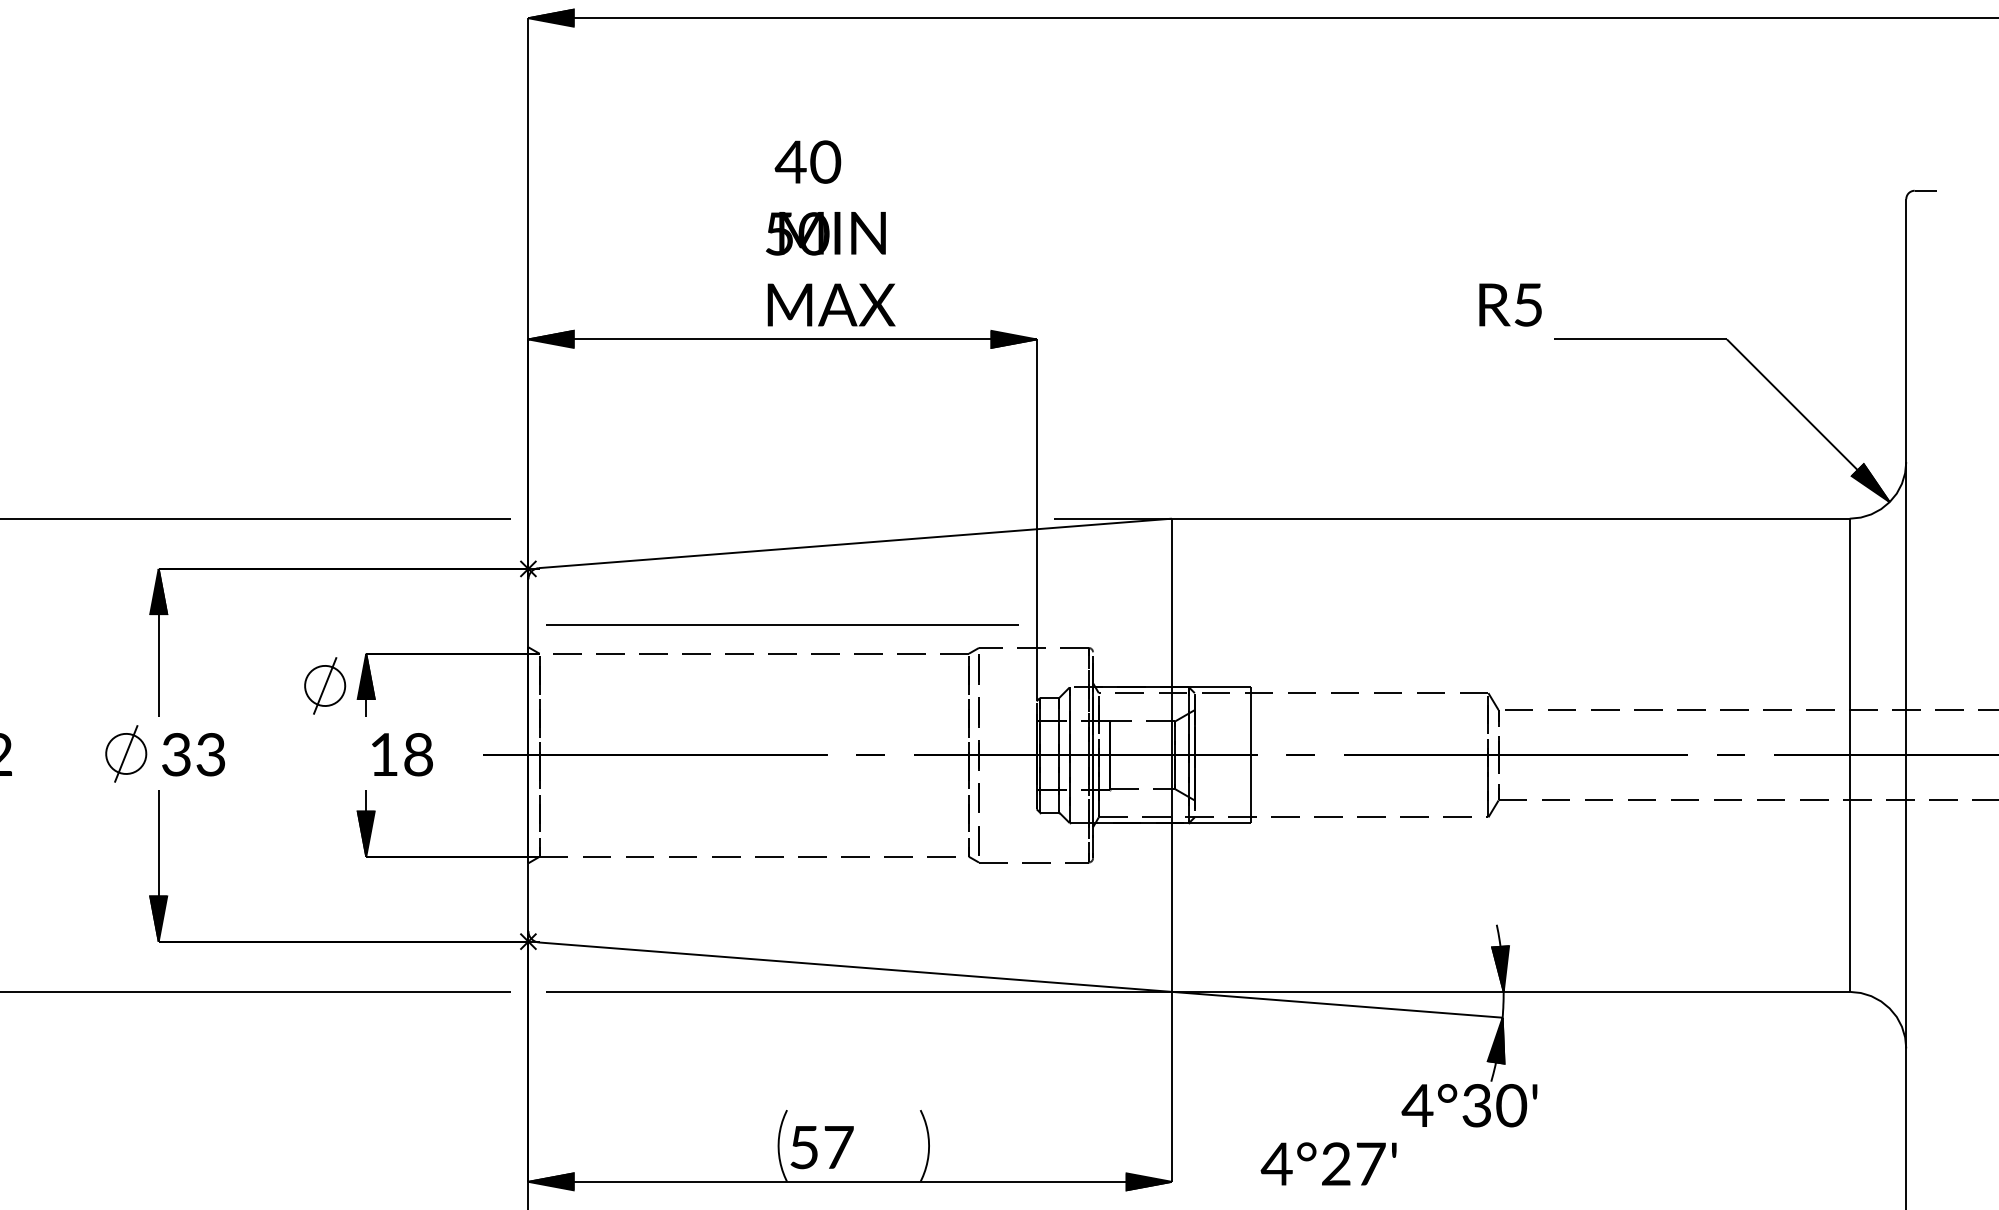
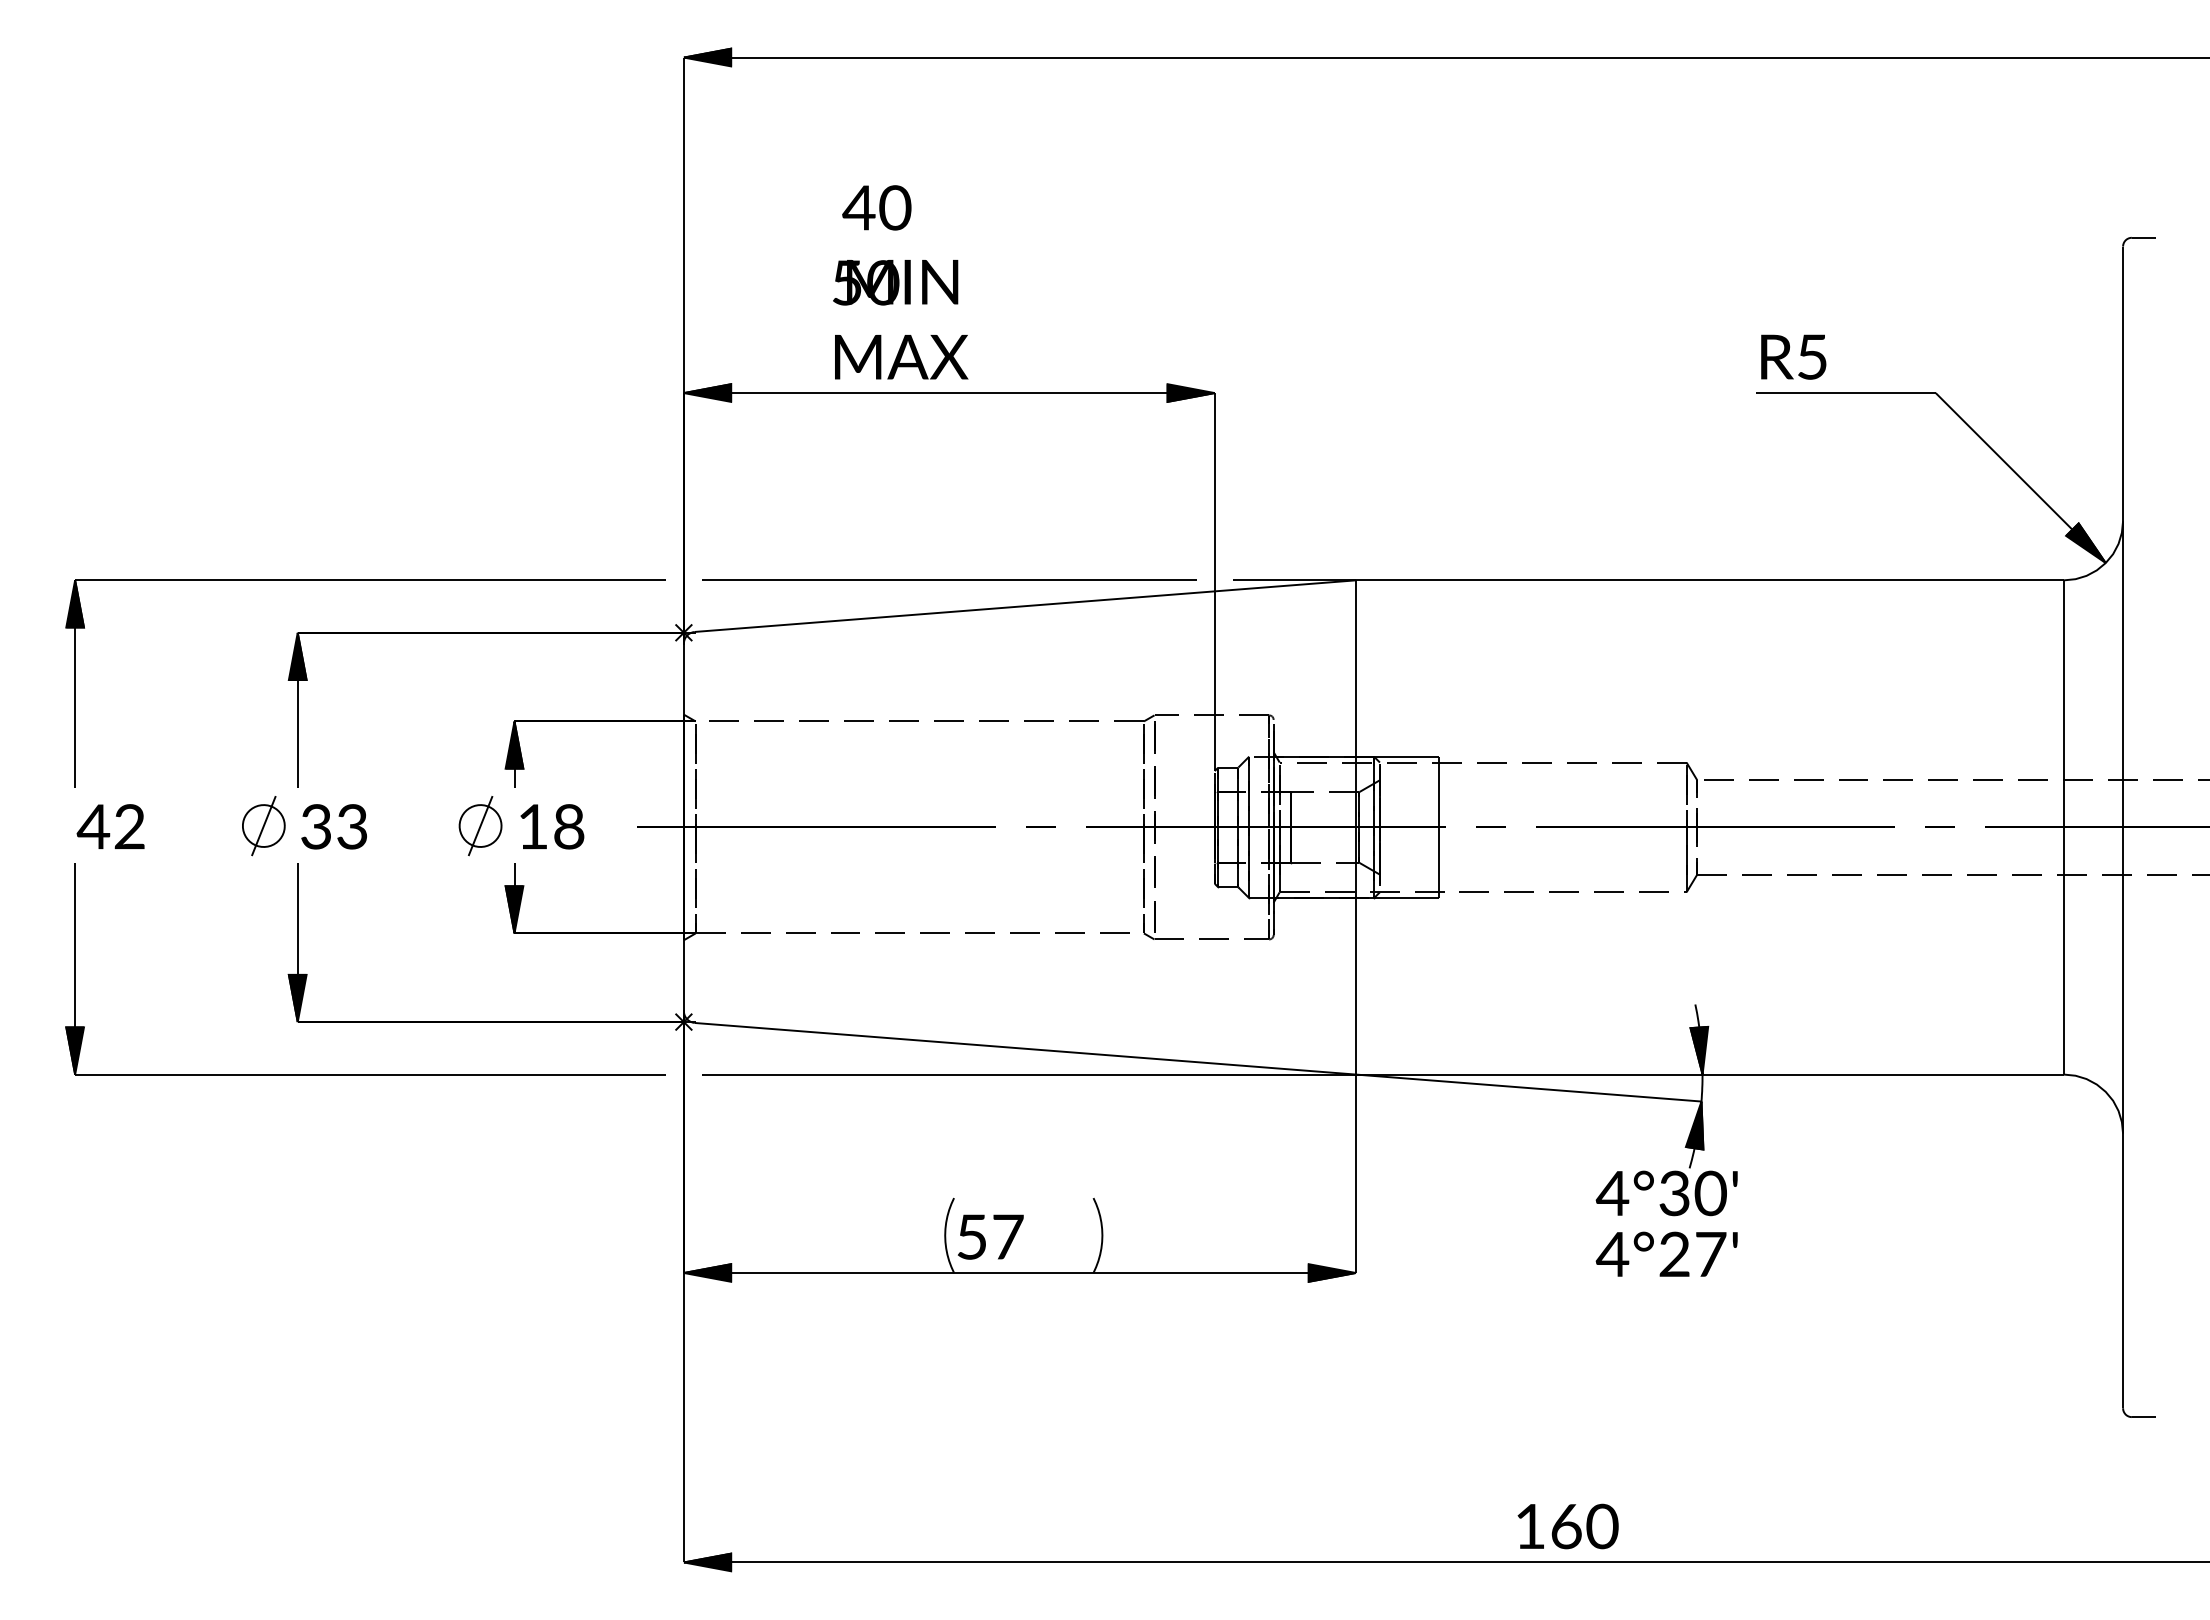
text: (830, 233) -> (900, 282), moved
text: (1510, 304) -> (1793, 356), moved
line: (782, 624) -> (949, 579), moved
part: (325, 686) -> (480, 826), moved
text: (1328, 1163) -> (1666, 1253), moved

